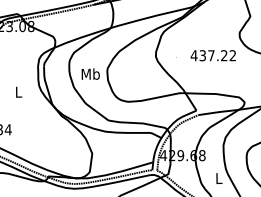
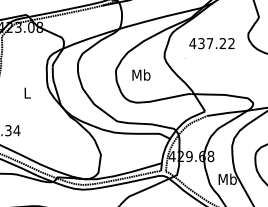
text: (212, 55) -> (211, 43), moved
text: (90, 73) -> (141, 74), moved
text: (218, 177) -> (227, 178), L -> Mb

